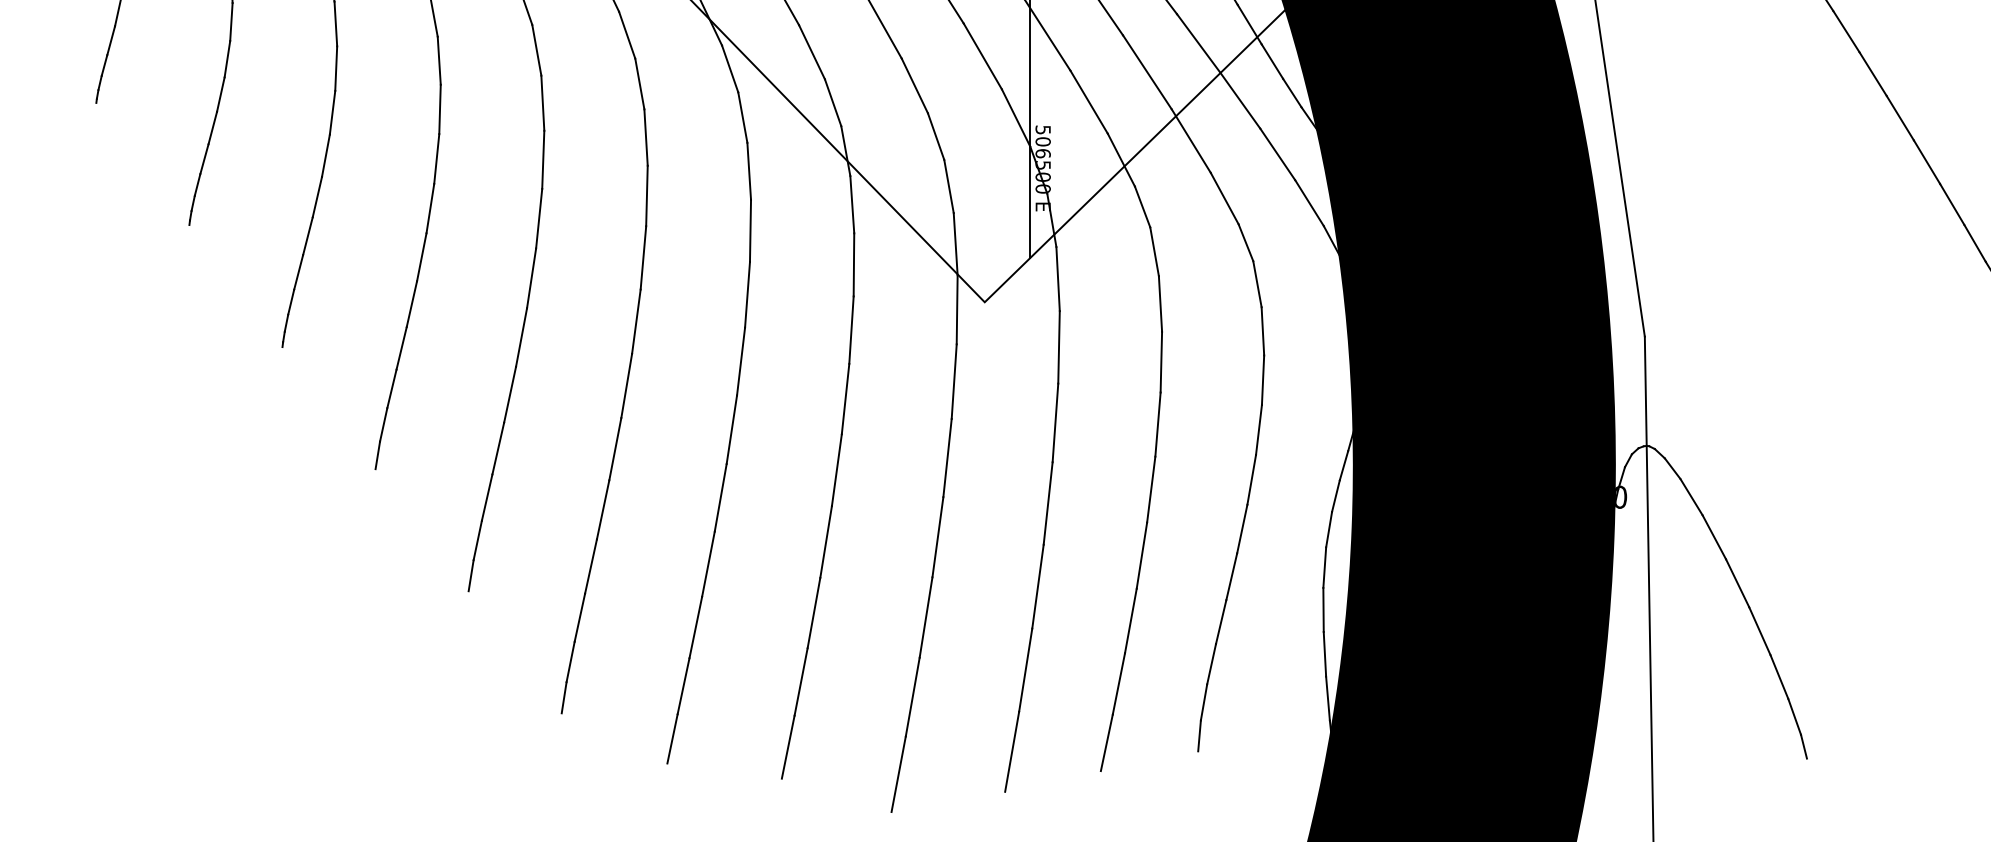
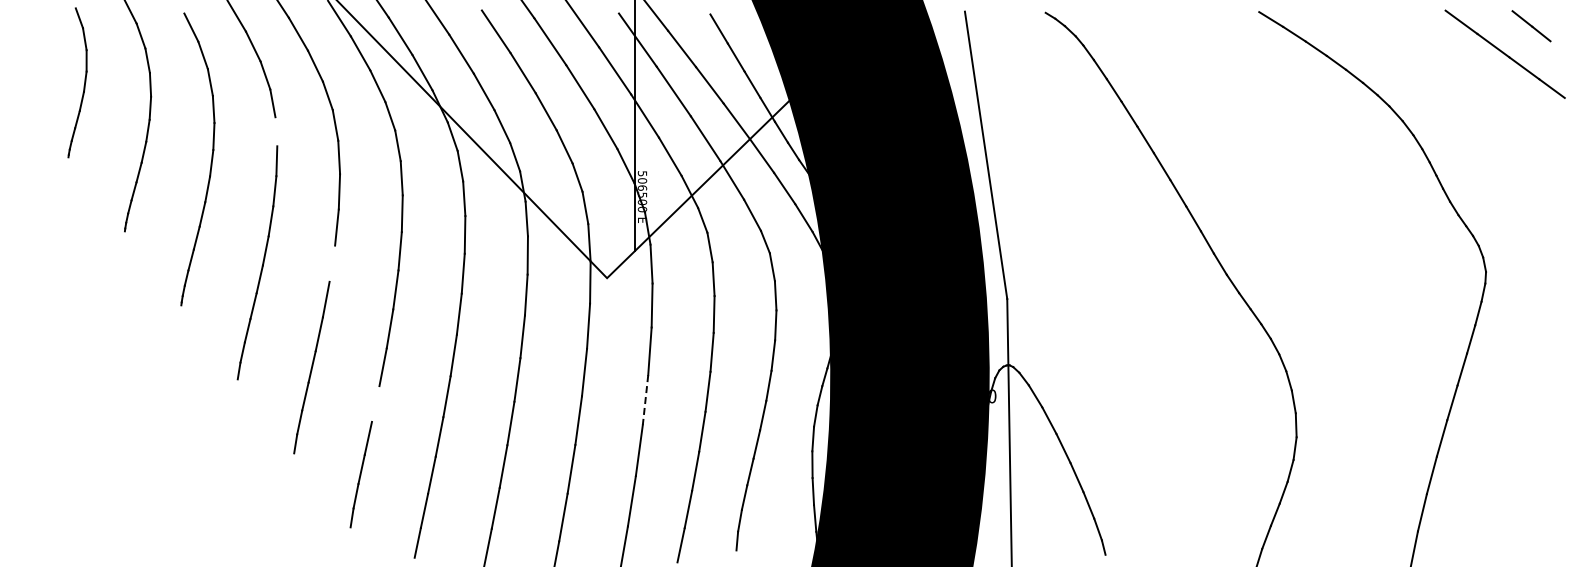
line: (439, 60) -> (276, 131), removed
line: (531, 278) -> (332, 263), removed
line: (1048, 504) -> (645, 400), solid -> dashed
line: (602, 509) -> (375, 403), removed

